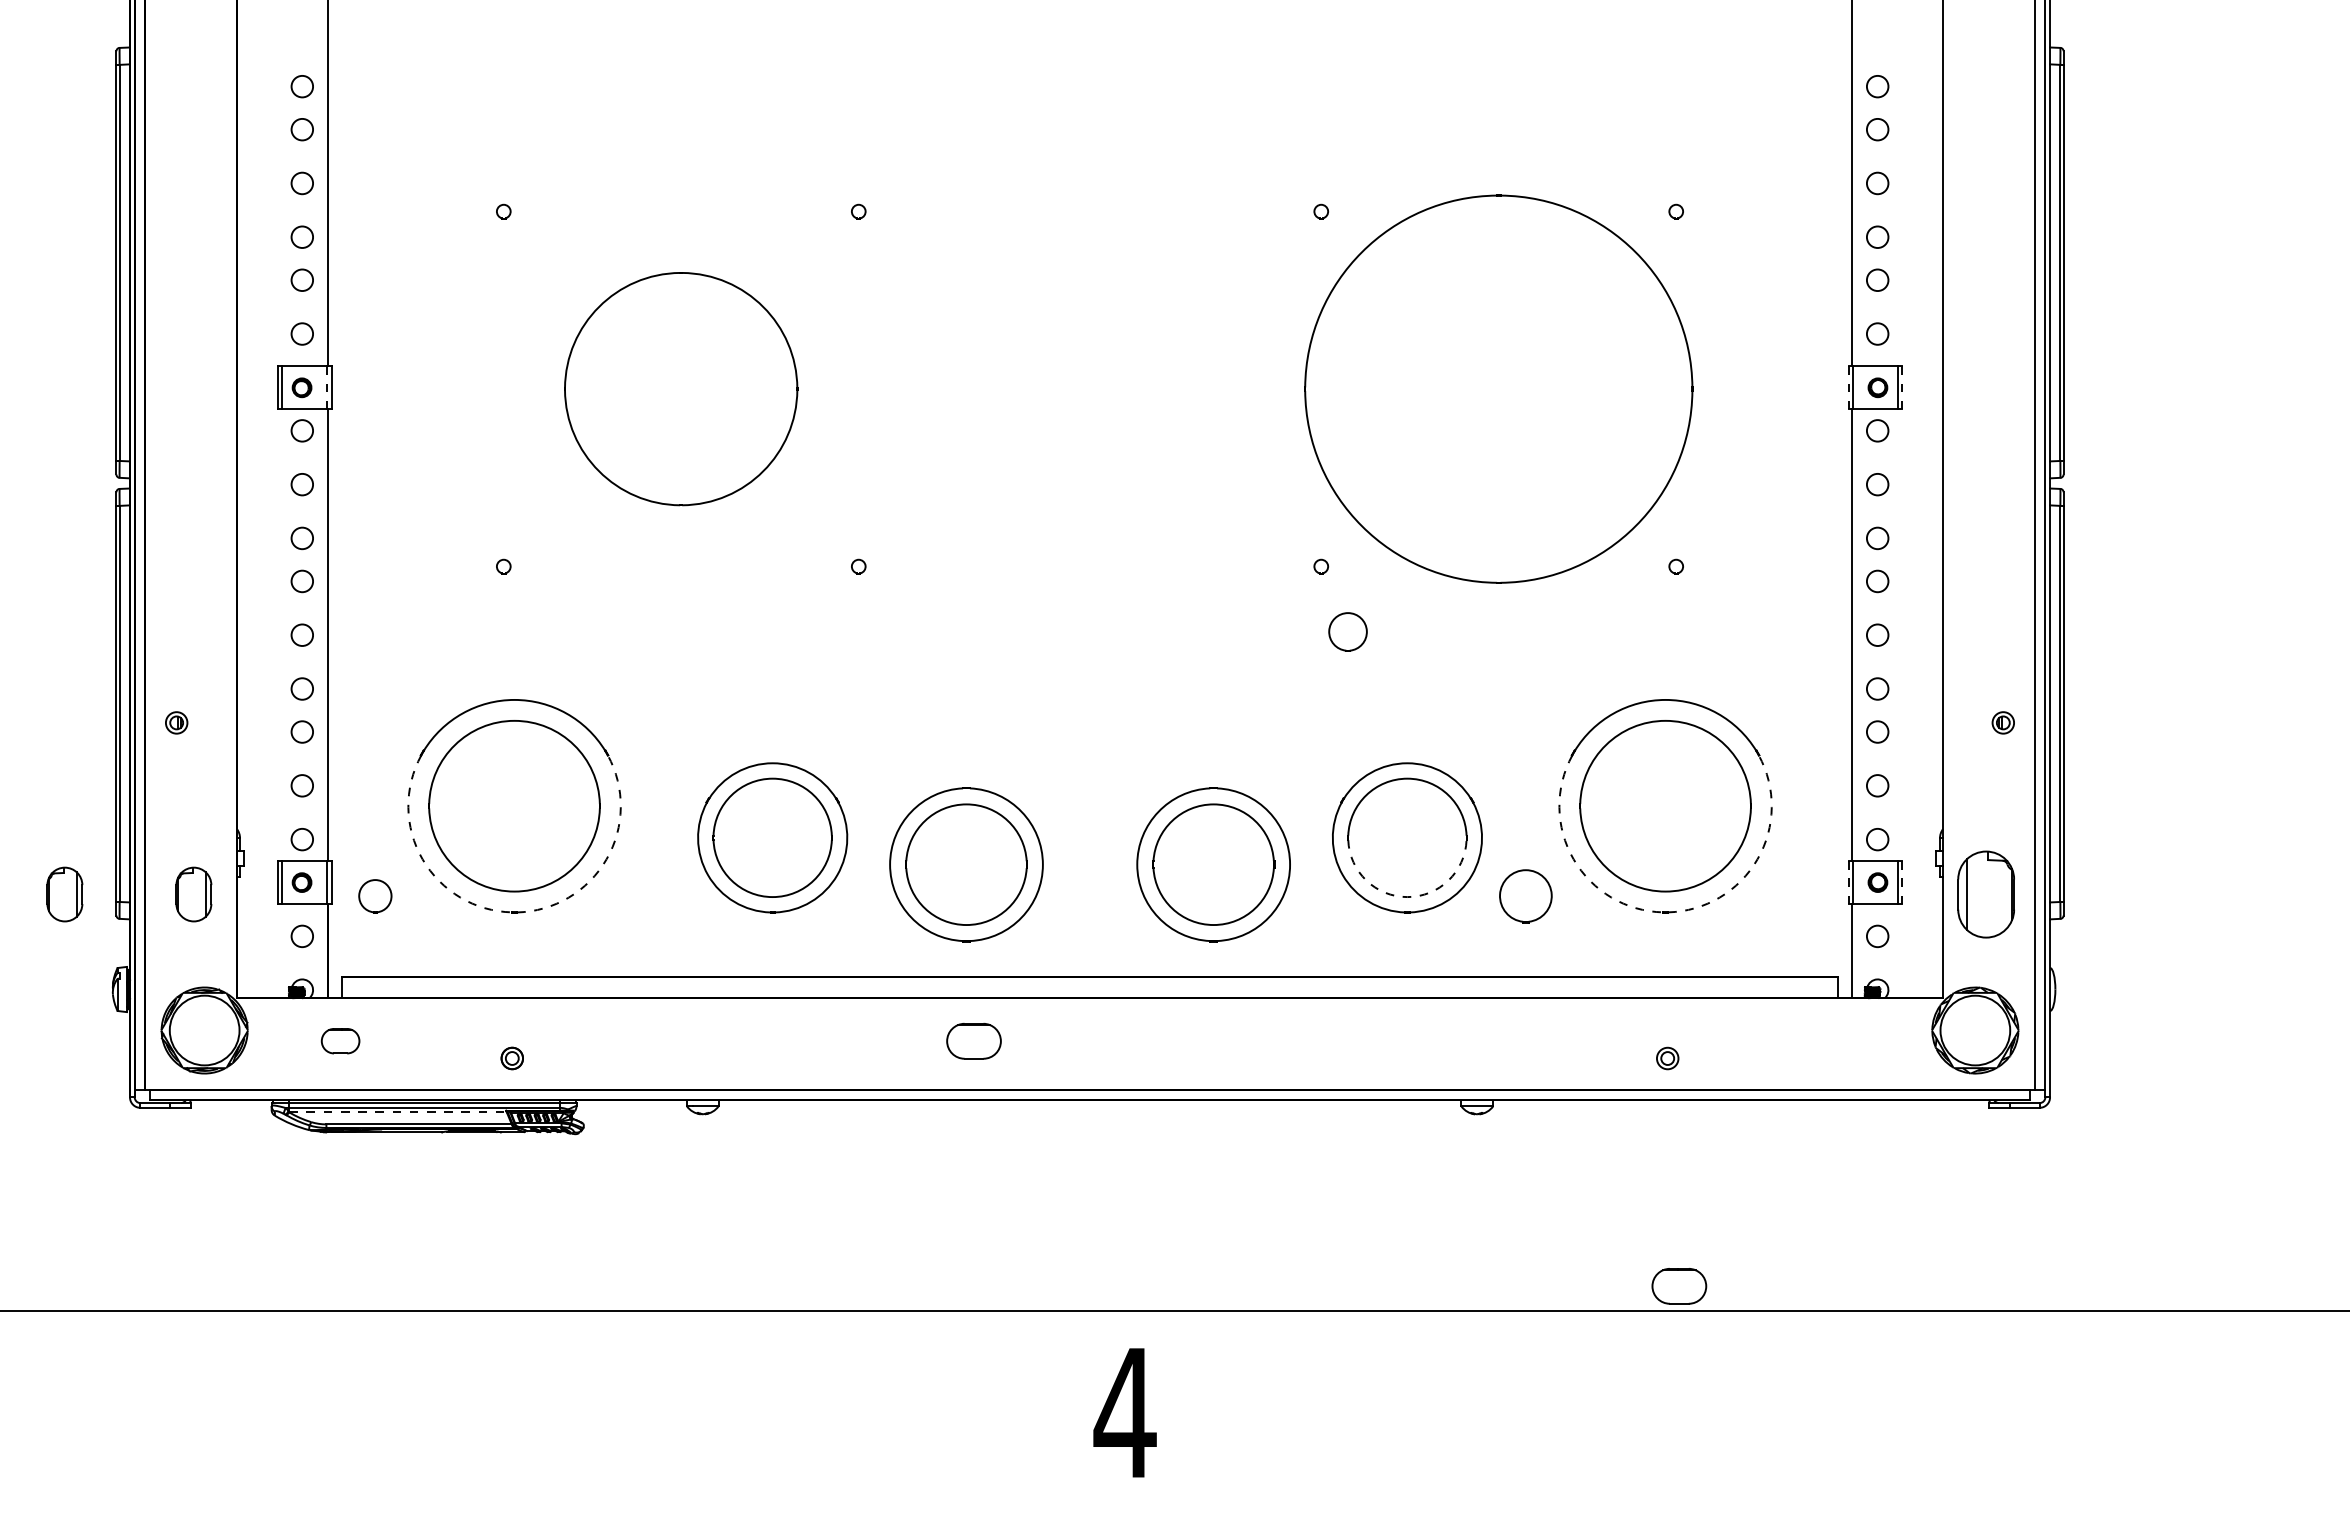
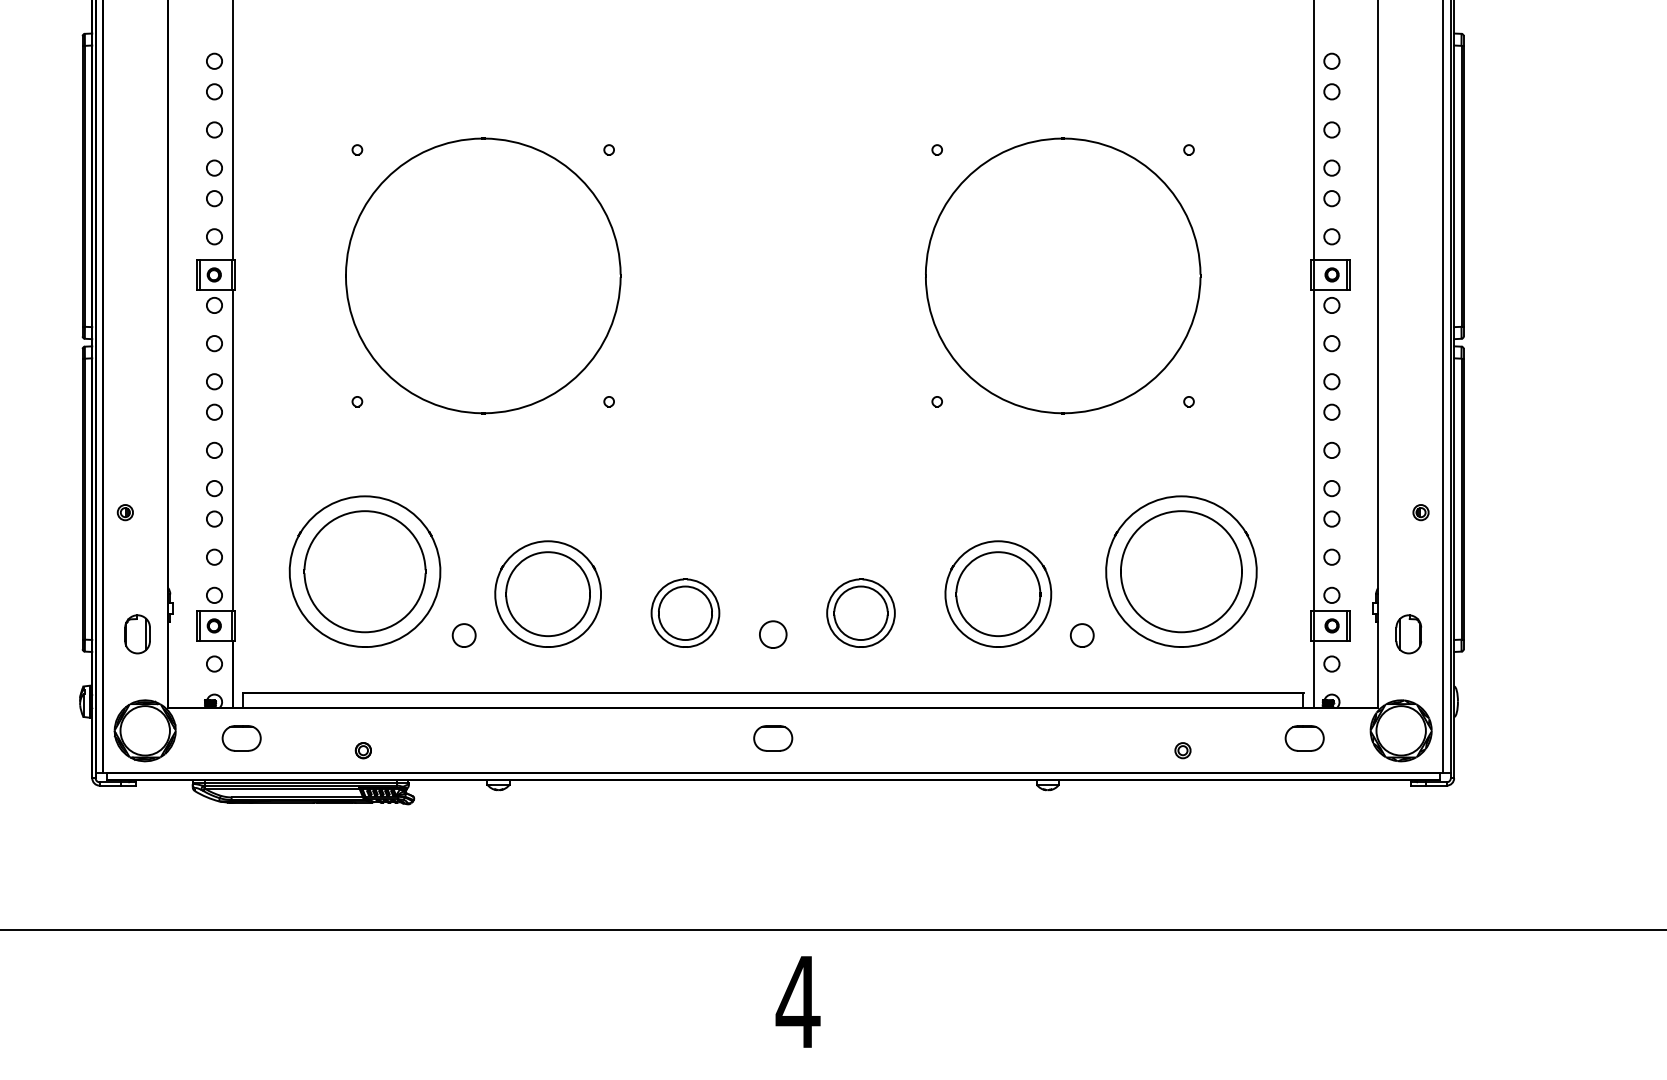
line: (327, 387) -> (232, 274), dashed -> solid
line: (1848, 387) -> (1311, 274), dashed -> solid
line: (1902, 387) -> (1349, 274), dashed -> solid
part: (680, 388) -> (482, 275), size x1.67
part: (1347, 631) -> (772, 634), moved
arc: (422, 859) -> (299, 609), dashed -> solid
arc: (606, 859) -> (430, 609), dashed -> solid
arc: (1573, 859) -> (1116, 609), dashed -> solid
arc: (1757, 859) -> (1246, 609), dashed -> solid
part: (965, 864) -> (684, 613), size x0.62
part: (1213, 864) -> (860, 613), size x0.62
line: (1848, 882) -> (1311, 625), dashed -> solid
line: (1902, 882) -> (1349, 625), dashed -> solid
part: (64, 894) -> (45, 634), removed
part: (1985, 894) -> (1408, 634), size x0.62
part: (375, 896) -> (464, 635), moved
part: (1525, 896) -> (1082, 635), size x0.62
arc: (1407, 897) -> (998, 636), dashed -> solid
part: (340, 1040) -> (241, 737), size x1.43
part: (973, 1041) -> (772, 738), moved
line: (398, 1112) -> (282, 788), dashed -> solid
part: (1679, 1286) -> (1304, 738), moved

